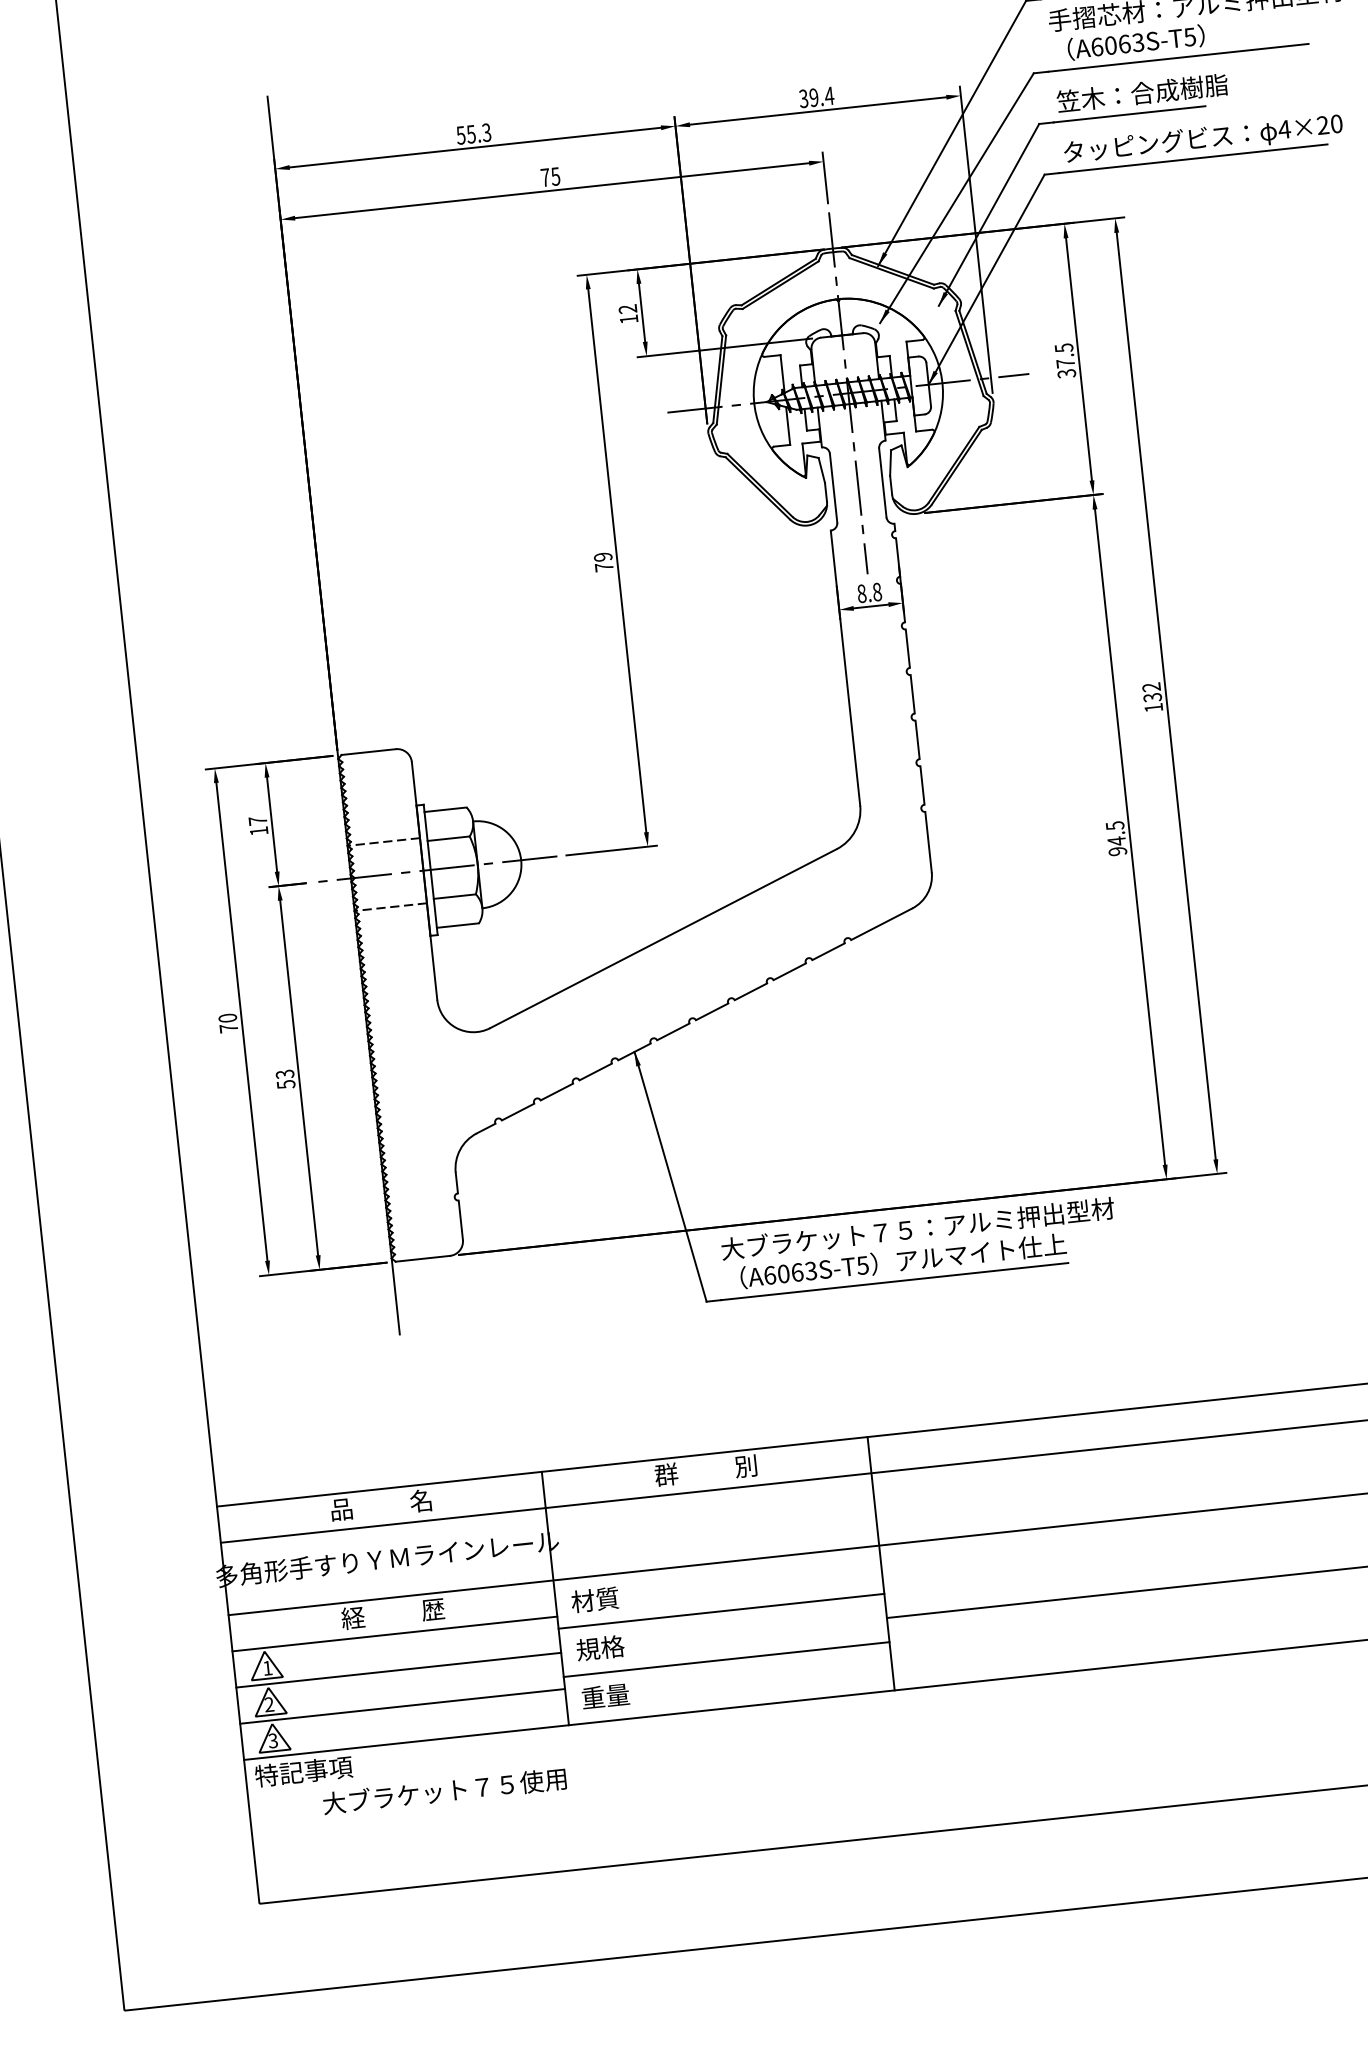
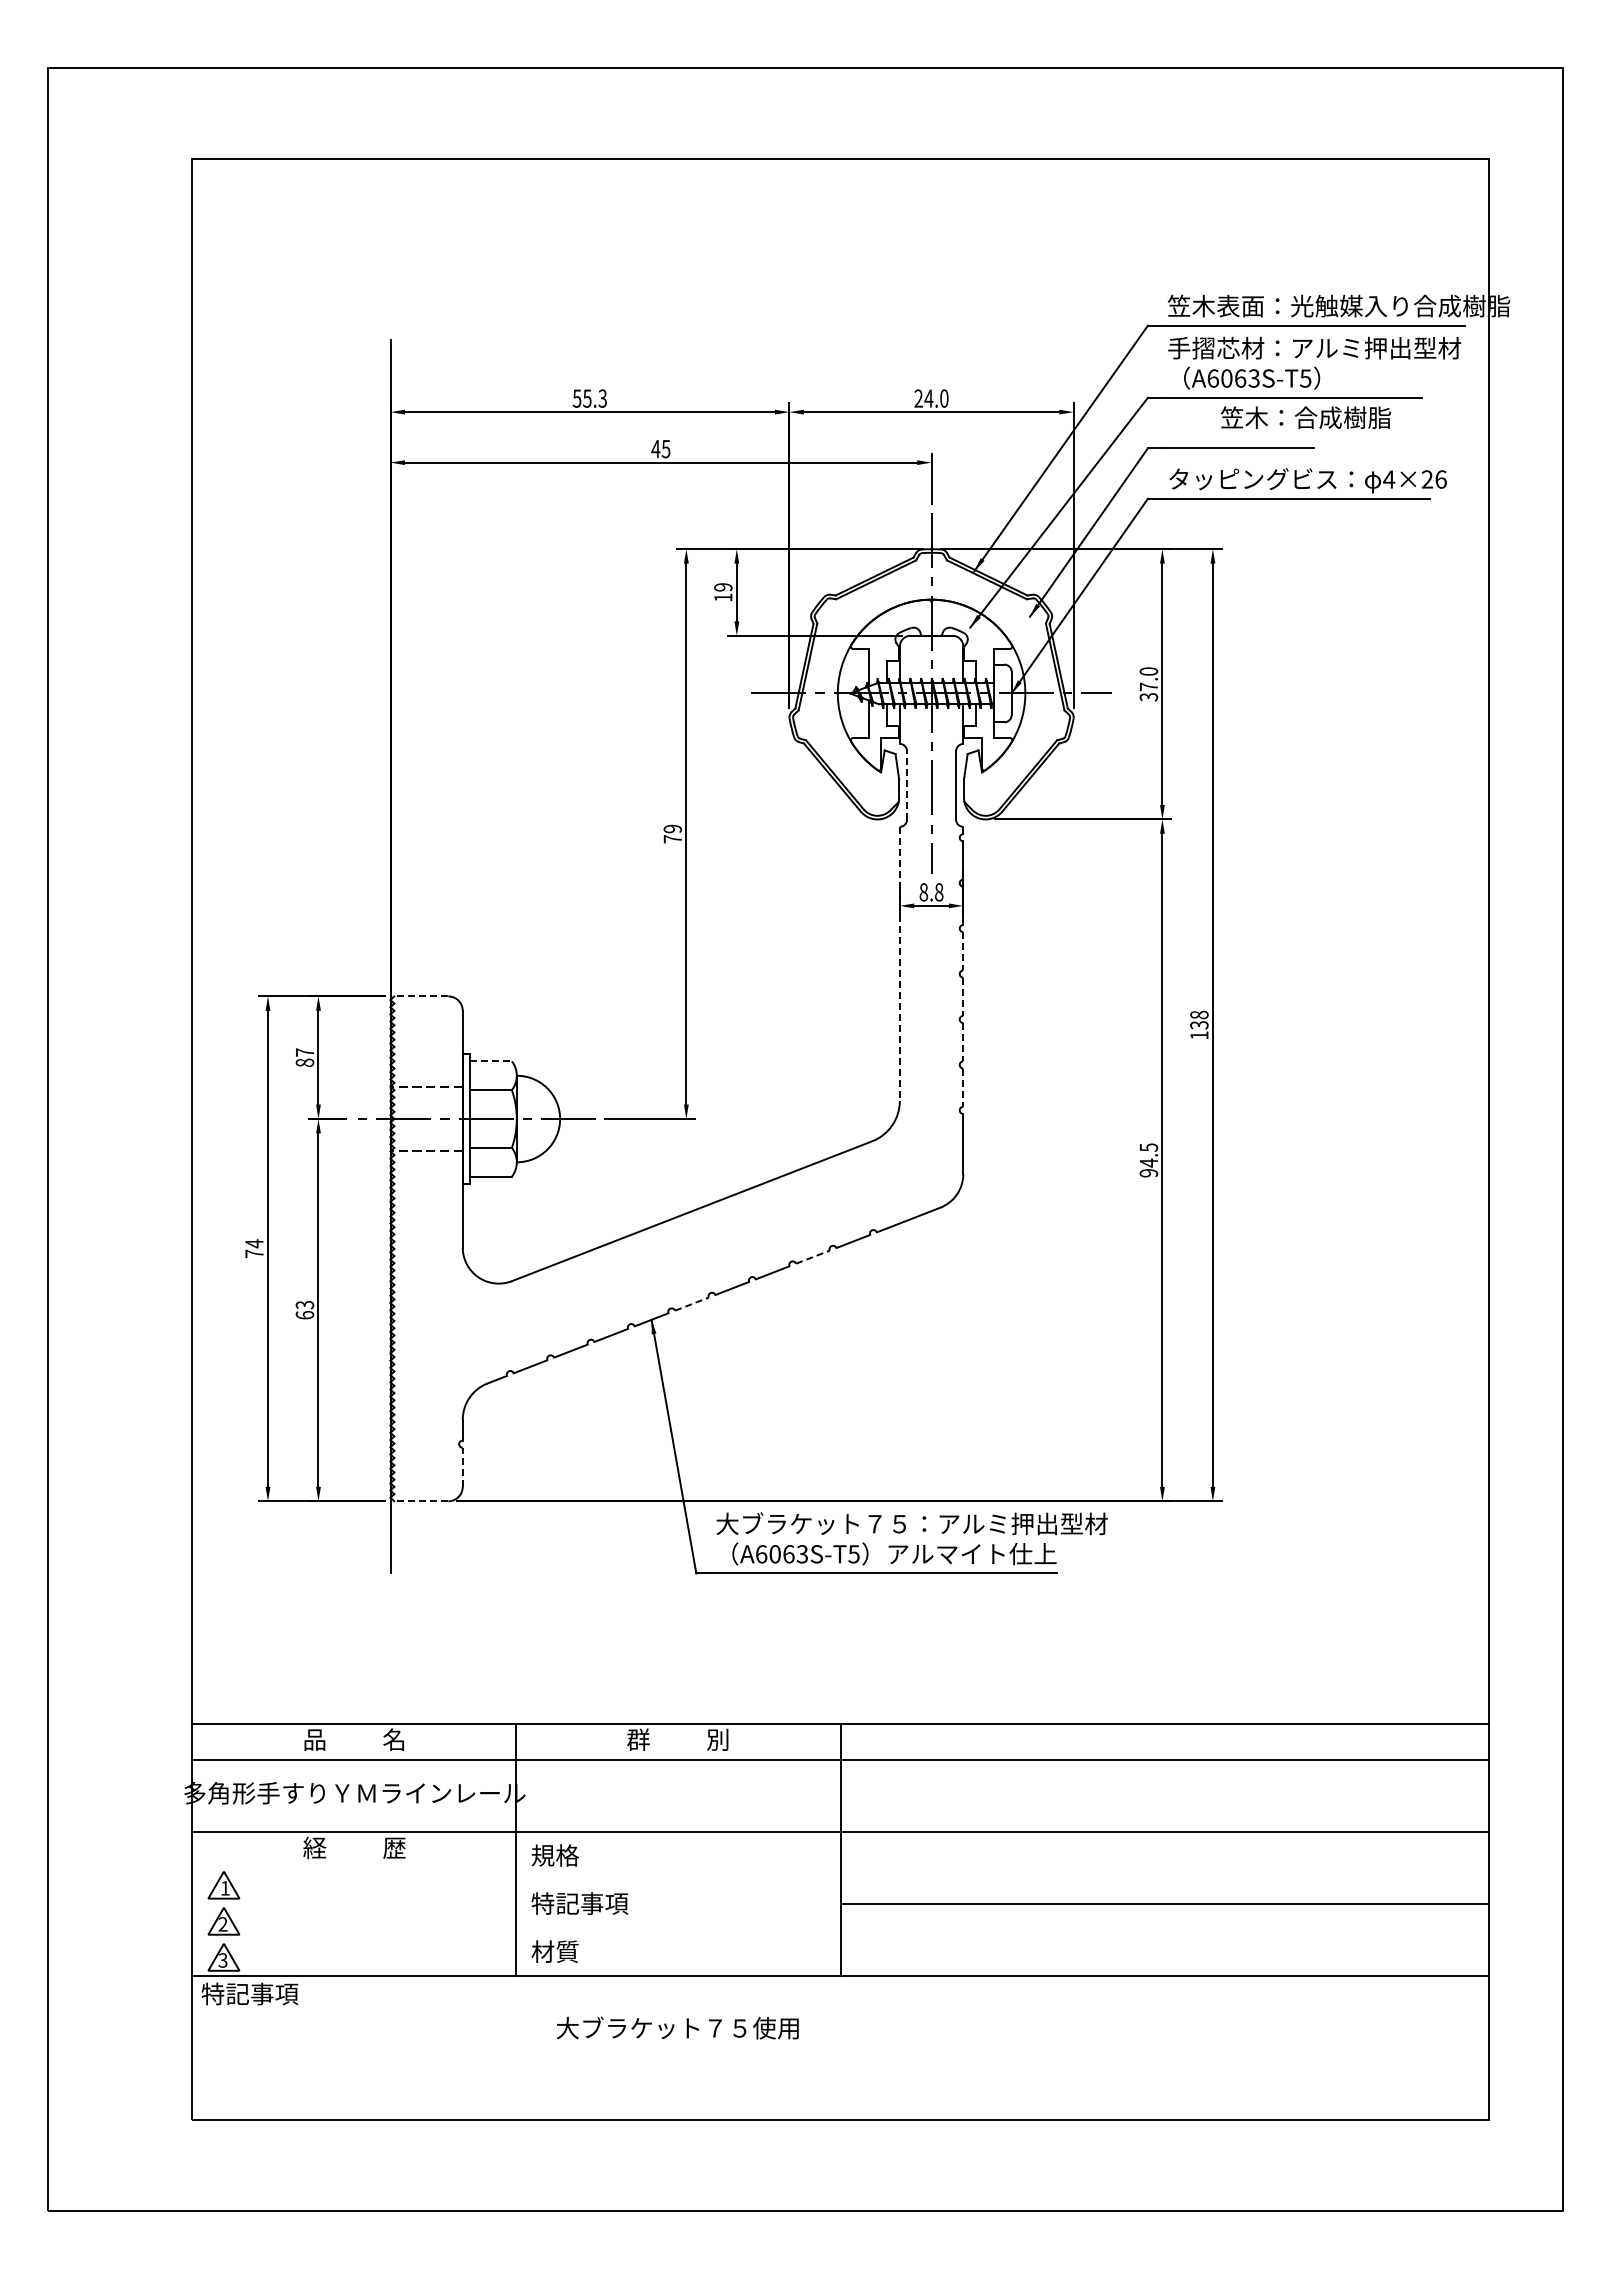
text: (1141, 92) -> (1305, 417), moved
text: (816, 97) -> (931, 398), 39.4 -> 24.0
text: (1336, 124) -> (1440, 479), 4×20 -> 4×26
text: (545, 178) -> (655, 449), 75 -> 45
text: (628, 309) -> (723, 587), 12 -> 19
text: (1063, 348) -> (1148, 671), 37.5 -> 37.0
line: (833, 487) -> (907, 784), solid -> dashed
line: (908, 648) -> (963, 951), solid -> dashed
line: (845, 668) -> (899, 964), solid -> dashed
text: (1151, 686) -> (1199, 1014), 132 -> 138
line: (912, 695) -> (963, 997), solid -> dashed
line: (917, 740) -> (963, 1042), solid -> dashed
line: (367, 752) -> (420, 996), solid -> dashed
line: (922, 786) -> (963, 1088), solid -> dashed
line: (445, 809) -> (490, 1061), solid -> dashed
text: (258, 830) -> (304, 1062), 17 -> 87
line: (790, 971) -> (813, 1256), solid -> dashed
text: (227, 1017) -> (254, 1243), 70 -> 74
line: (673, 1031) -> (692, 1303), solid -> dashed
text: (285, 1084) -> (304, 1315), 53 -> 63
line: (460, 1220) -> (462, 1467), solid -> dashed
line: (422, 1259) -> (420, 1501), solid -> dashed
text: (594, 1599) -> (554, 1855), 材質 -> 規格
line: (721, 1611) -> (678, 1880), removed
line: (395, 1634) -> (354, 1868), removed
text: (624, 1645) -> (579, 1903), 規格 -> 特記事項
line: (726, 1659) -> (678, 1928), removed
line: (399, 1670) -> (354, 1904), removed
text: (604, 1696) -> (554, 1951), 重量 -> 材質
line: (402, 1706) -> (354, 1940), removed
text: (444, 1790) -> (677, 2027), moved

